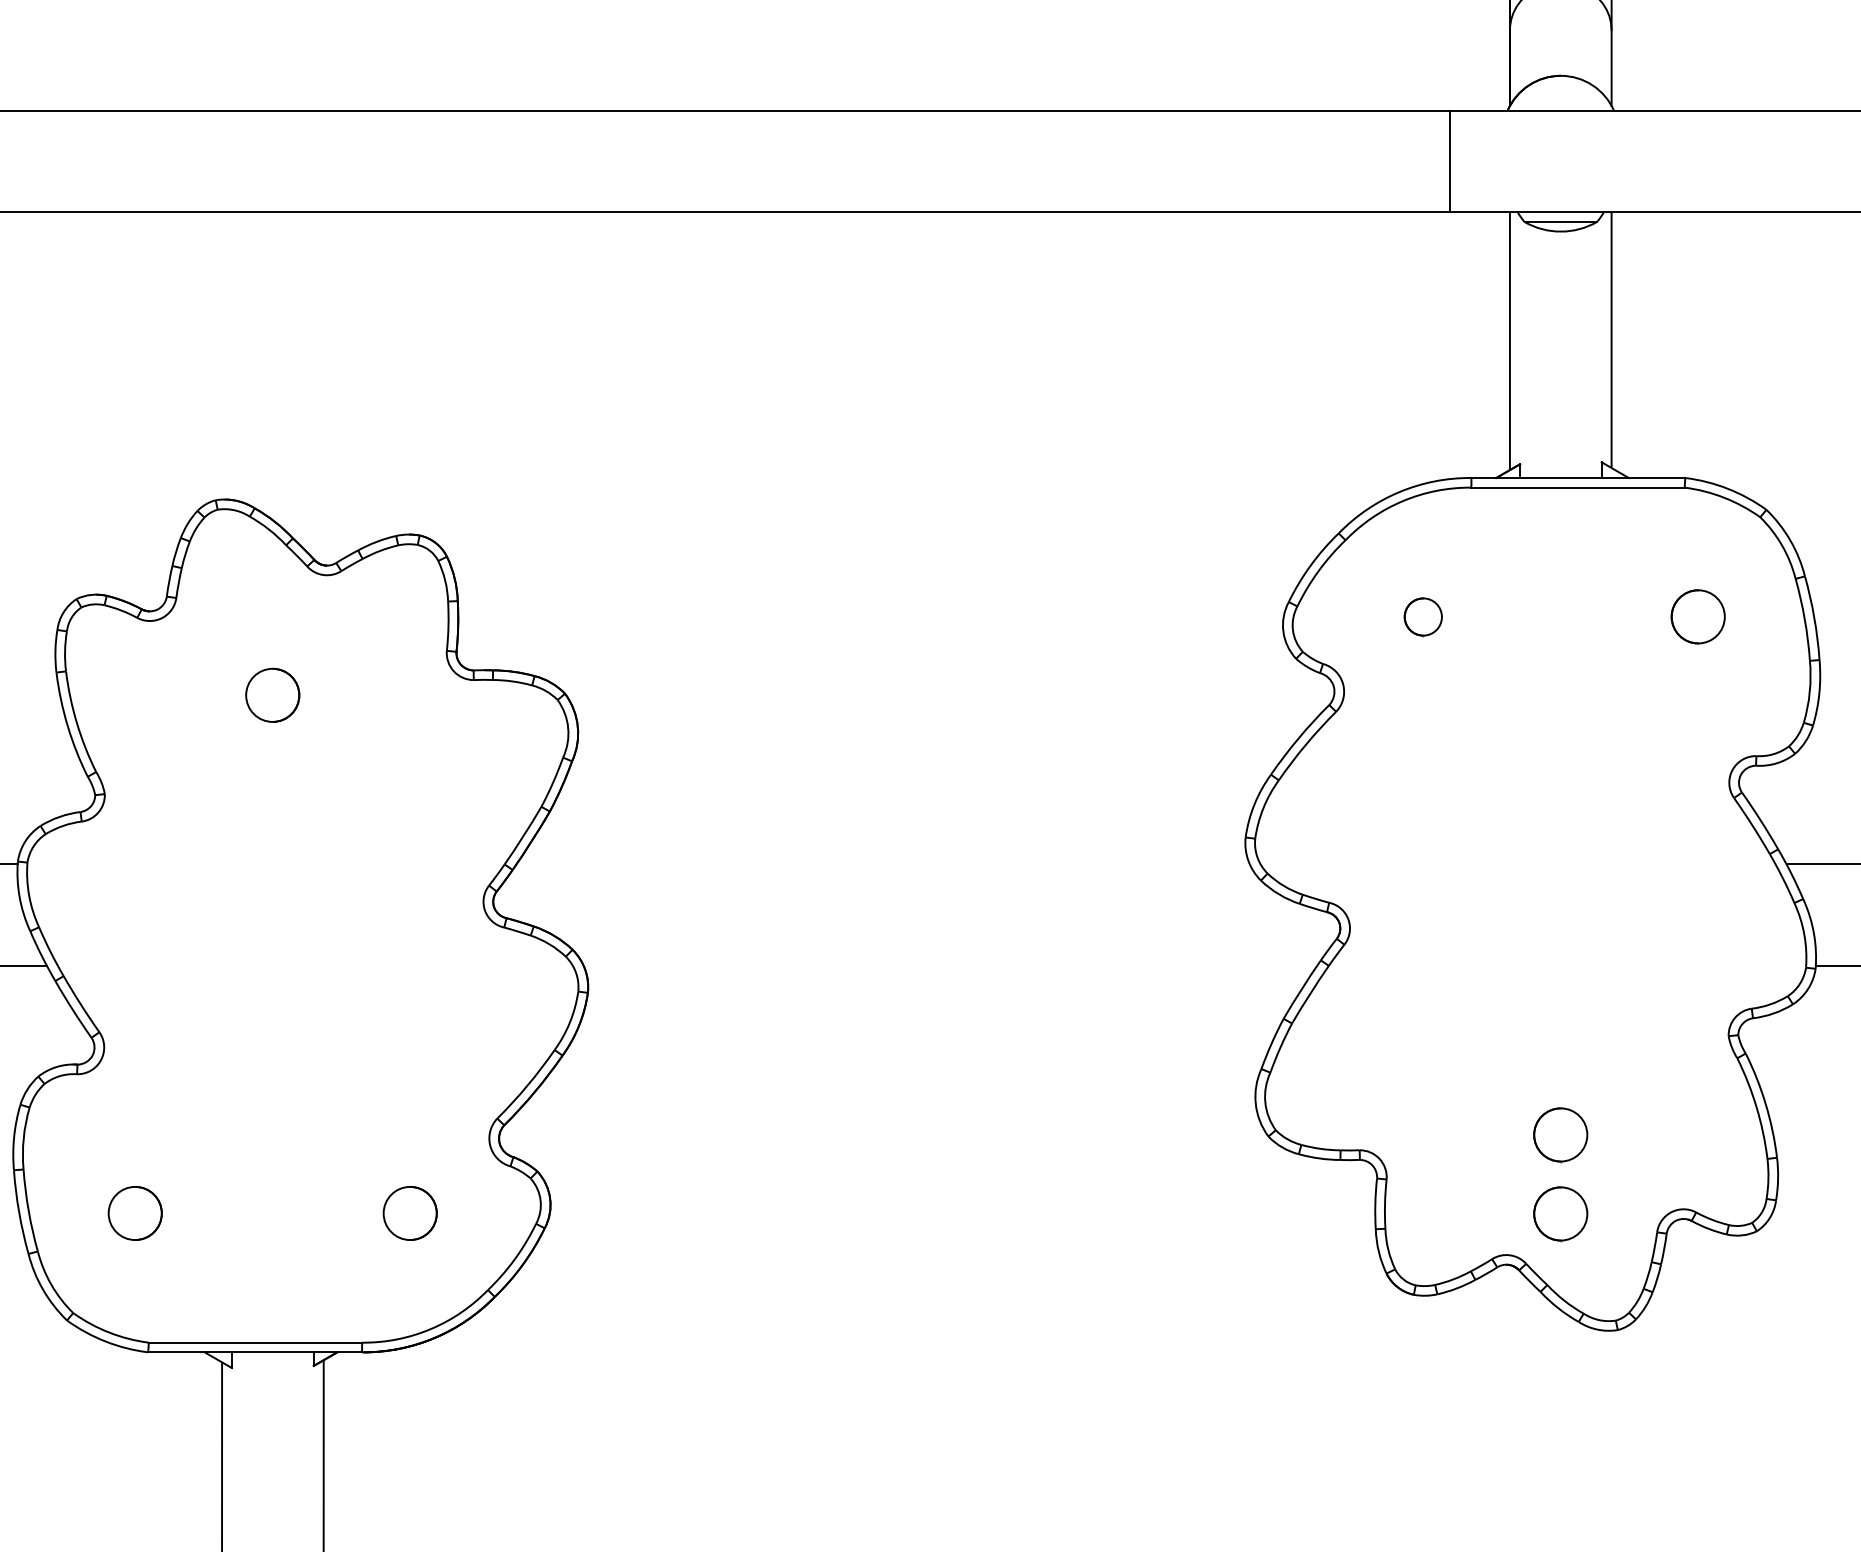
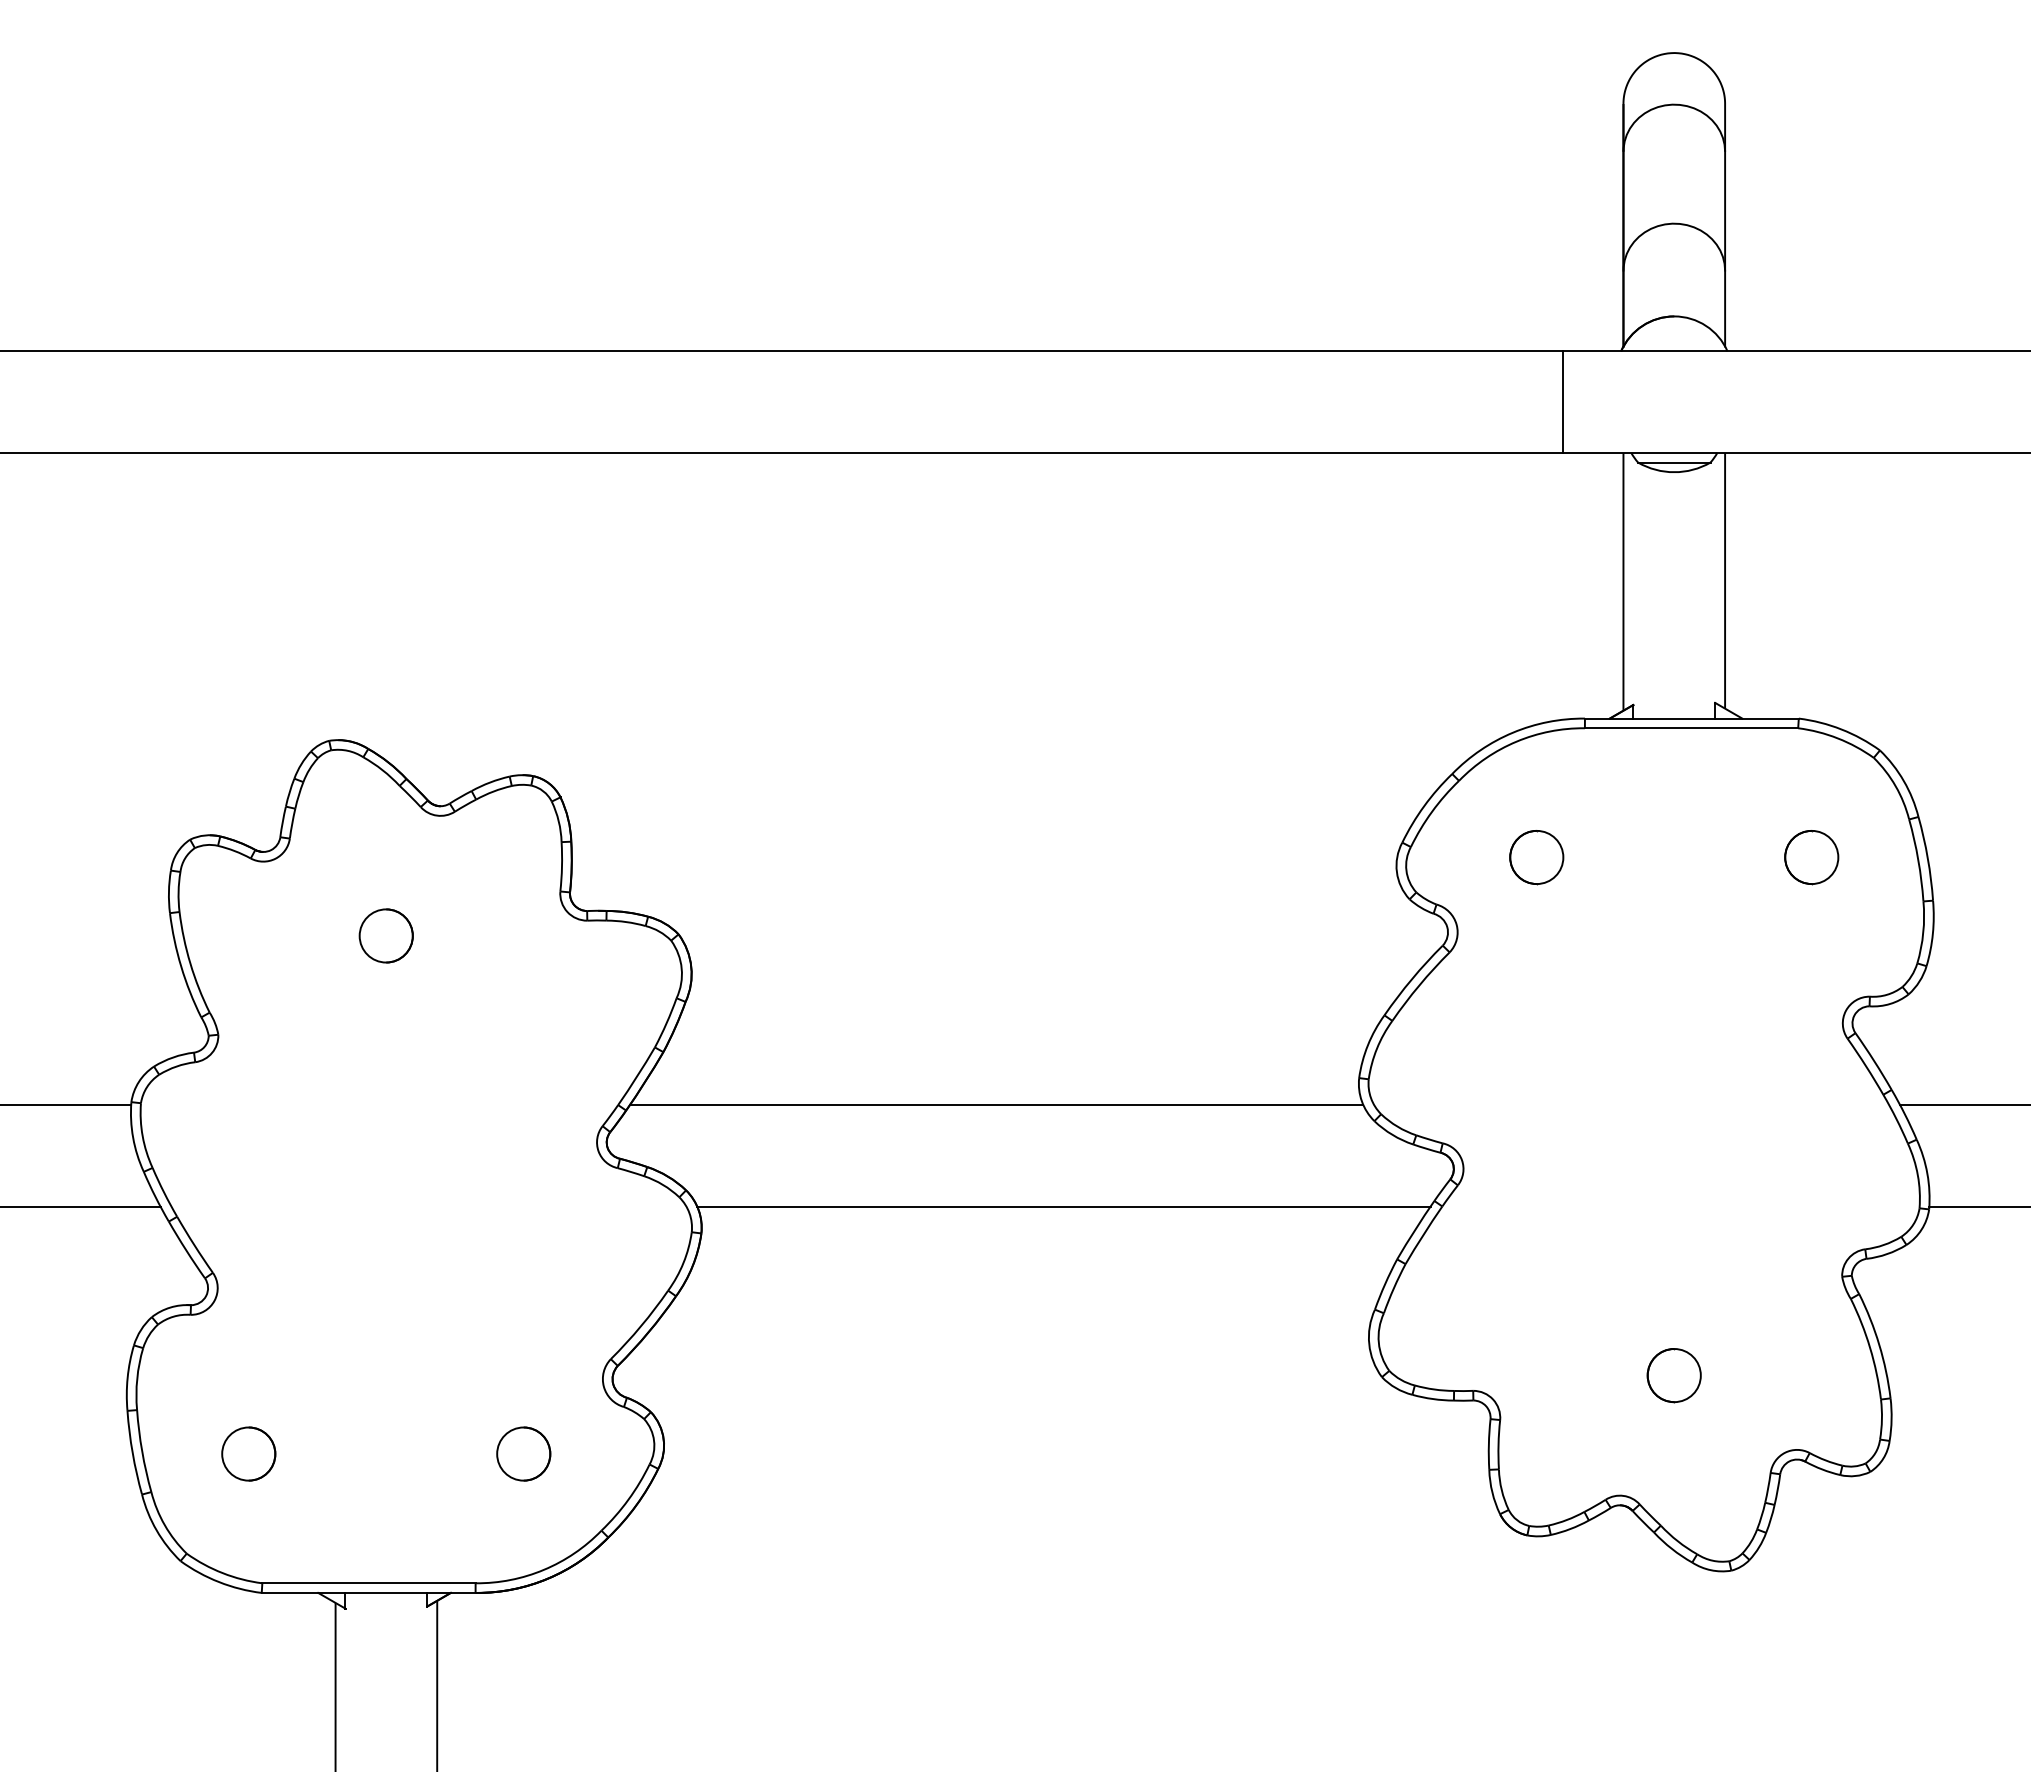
circle: (1422, 616) -> (1536, 857), size x1.43
line: (882, 863) -> (996, 1104), added
line: (949, 965) -> (1063, 1206), added
circle: (1559, 1213) -> (1673, 1454), removed

